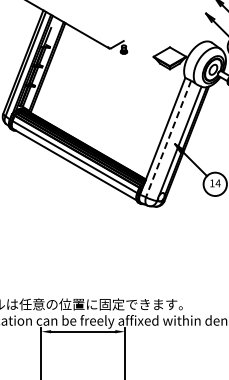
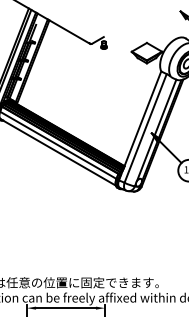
line: (168, 139) -> (145, 128), dashed -> solid

